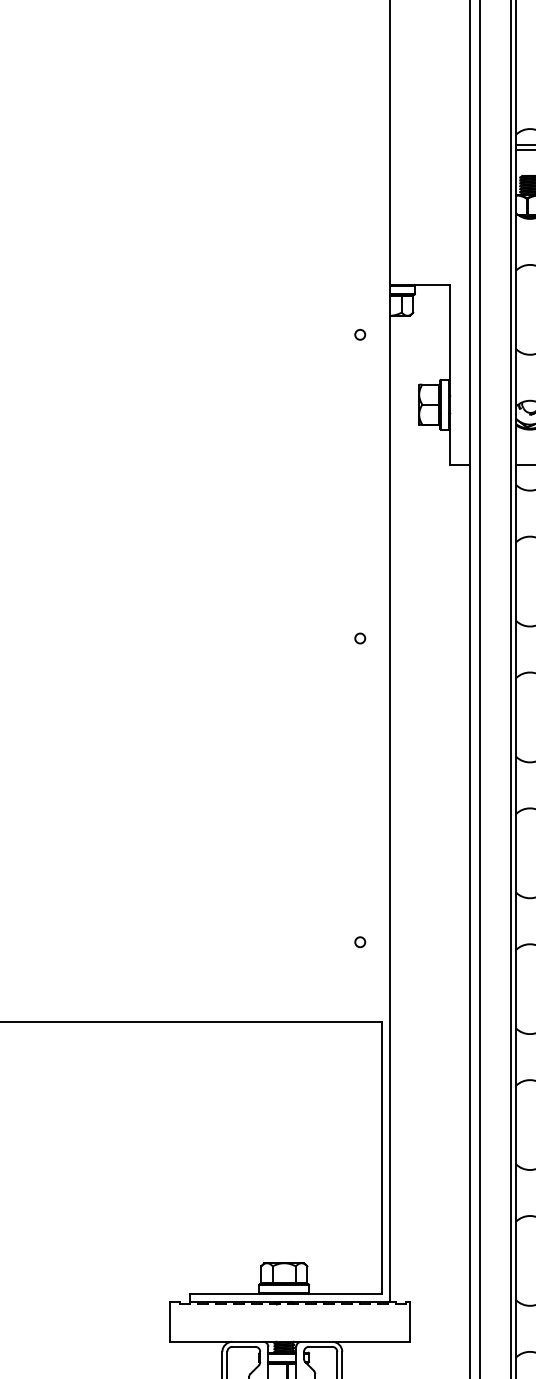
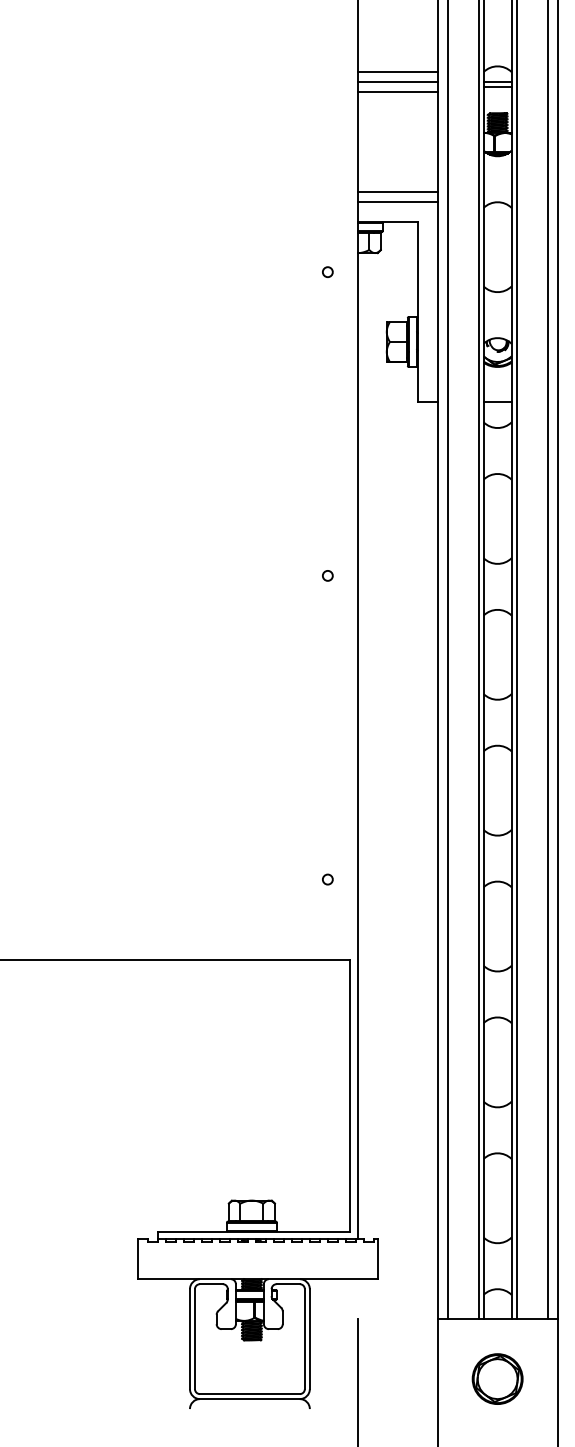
line: (429, 135) -> (397, 72), added
line: (429, 145) -> (397, 82), added
line: (429, 155) -> (397, 92), added
line: (429, 255) -> (397, 192), added
line: (429, 265) -> (397, 202), added

